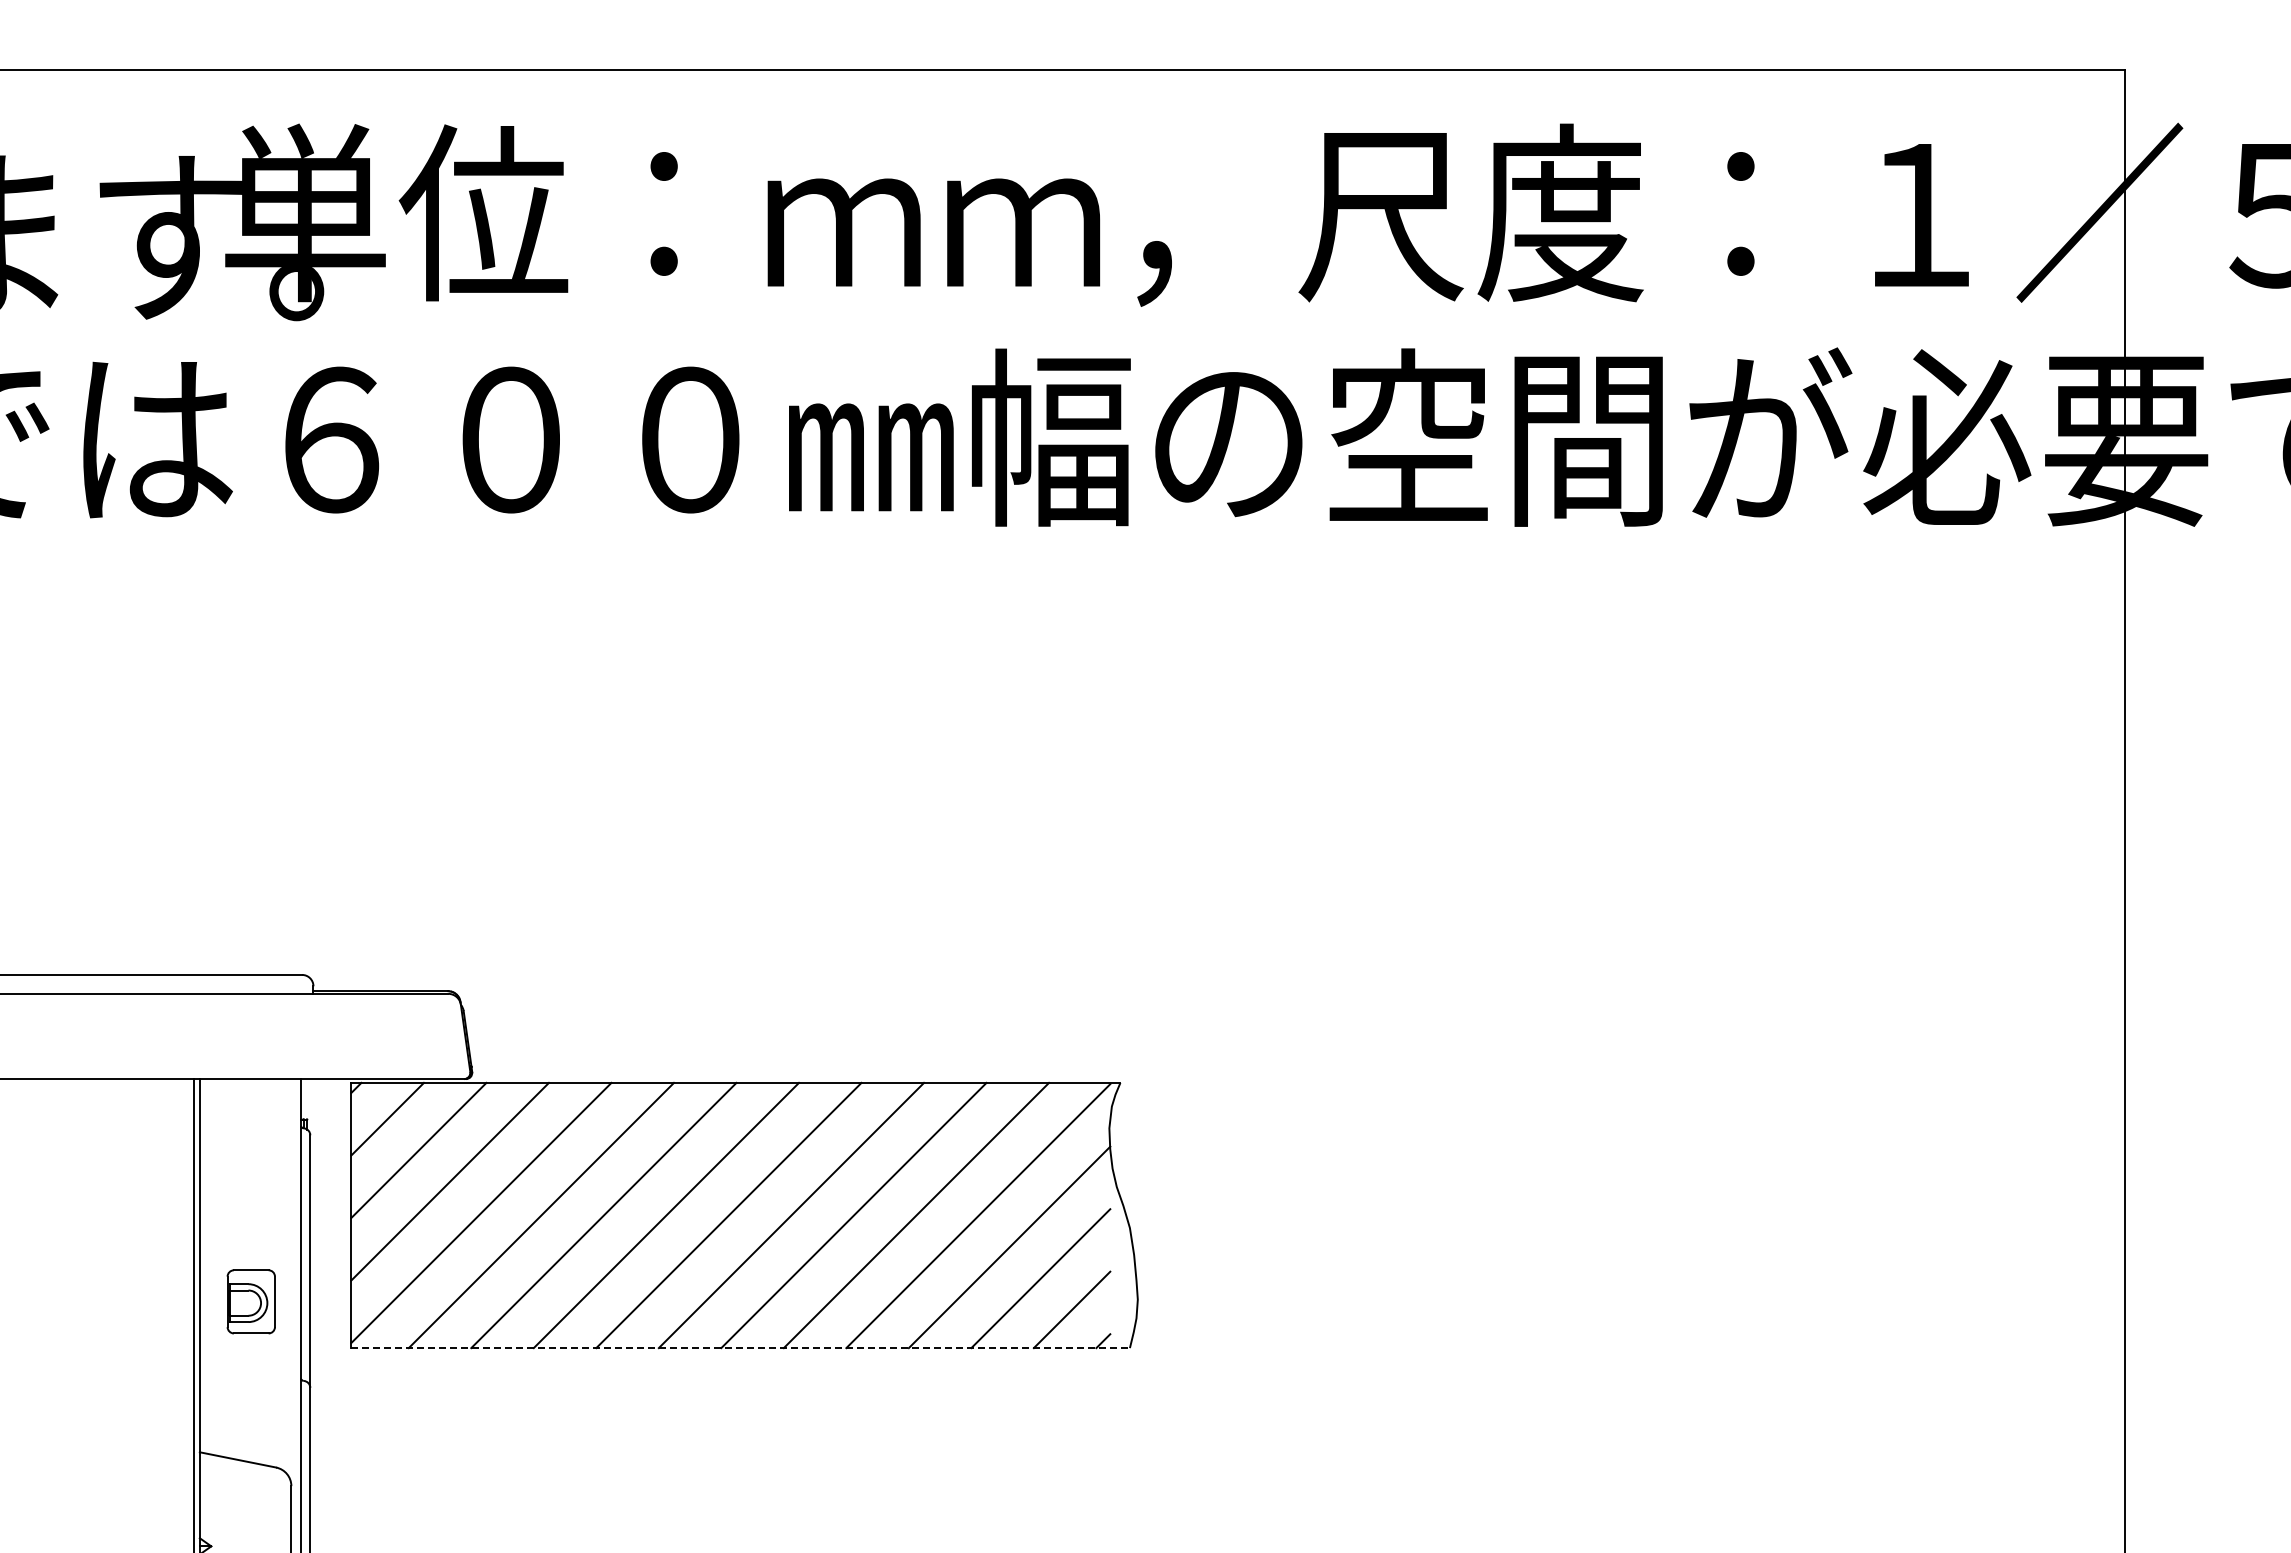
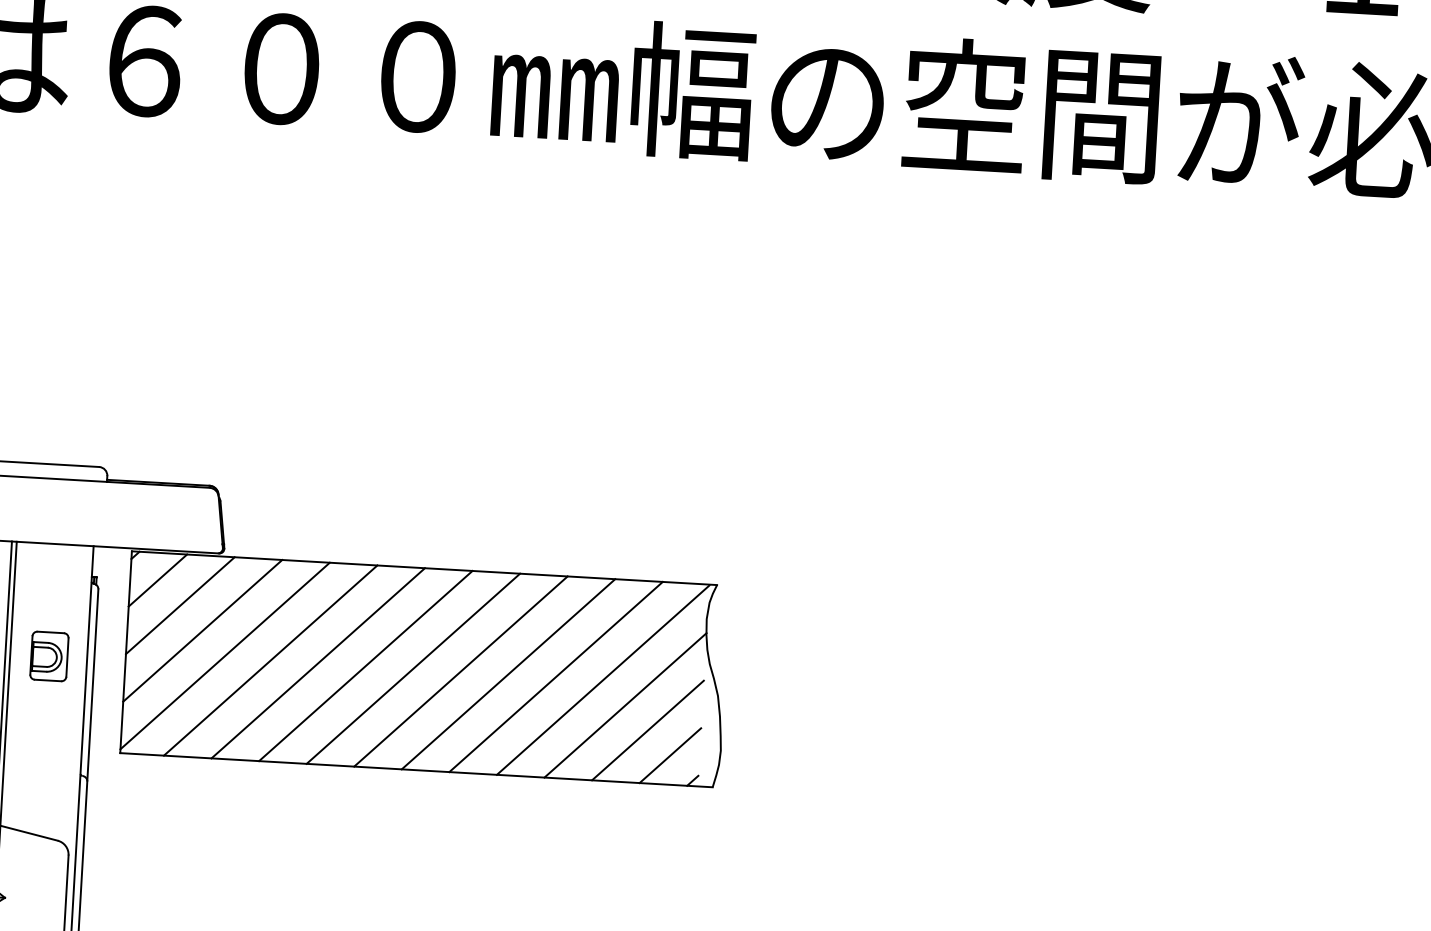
part: (250, 1301) -> (48, 656), moved
line: (741, 1348) -> (417, 770), dashed -> solid

